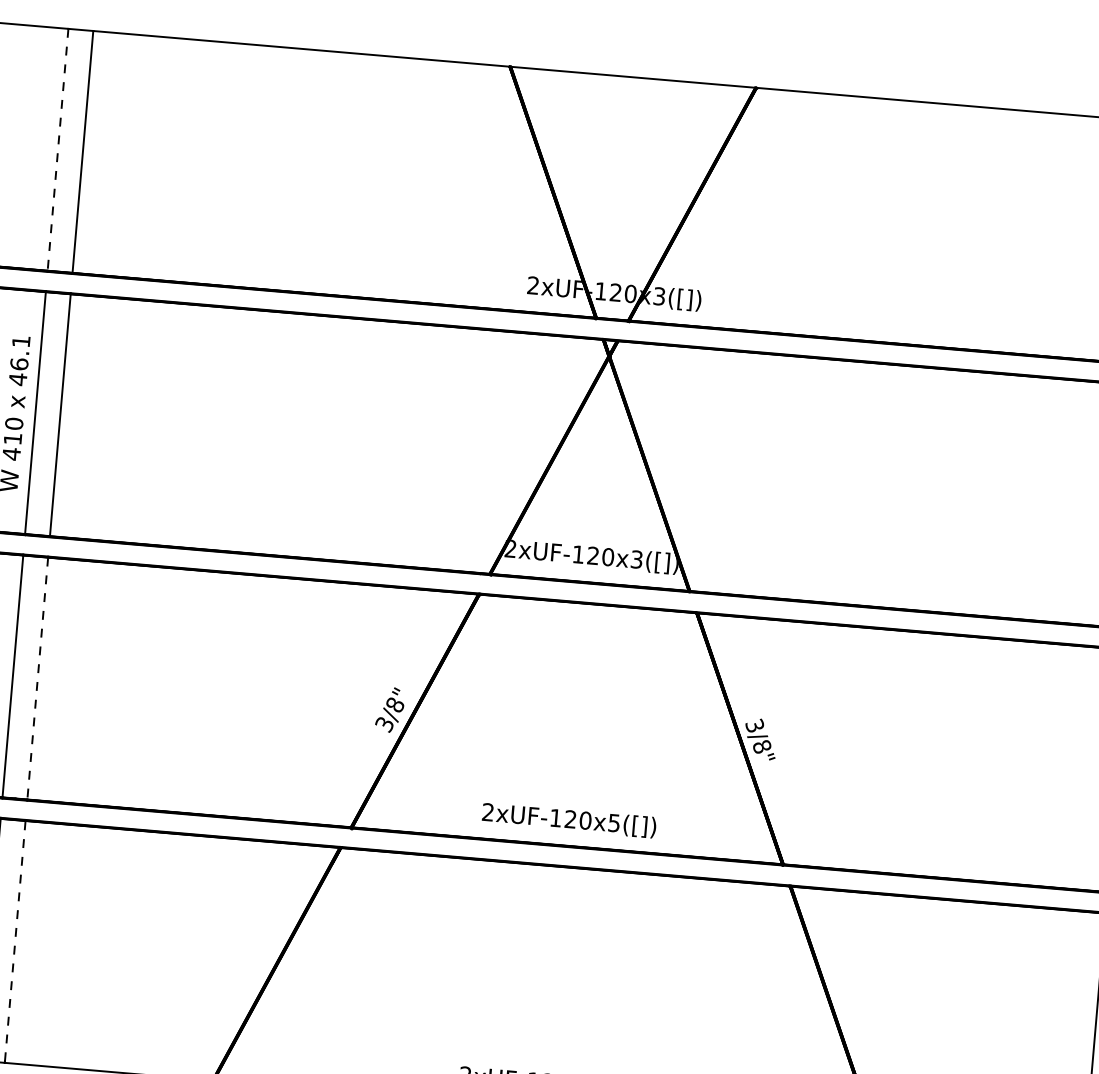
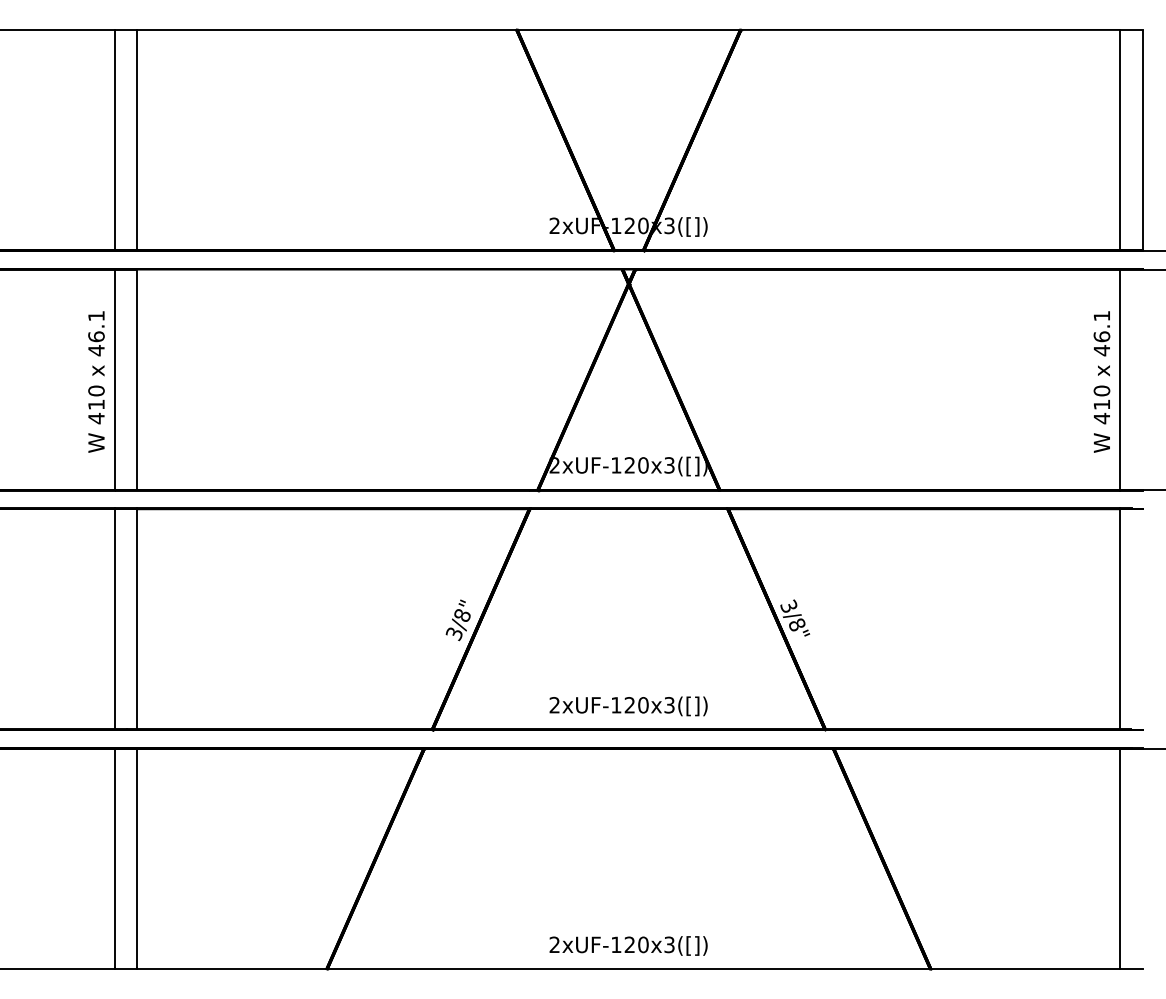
line: (57, 150) -> (114, 140), dashed -> solid
line: (37, 678) -> (137, 619), dashed -> solid
text: (614, 822) -> (669, 704), 2xUF-120x5([]) -> 2xUF-120x3([])
line: (15, 940) -> (137, 857), dashed -> solid

